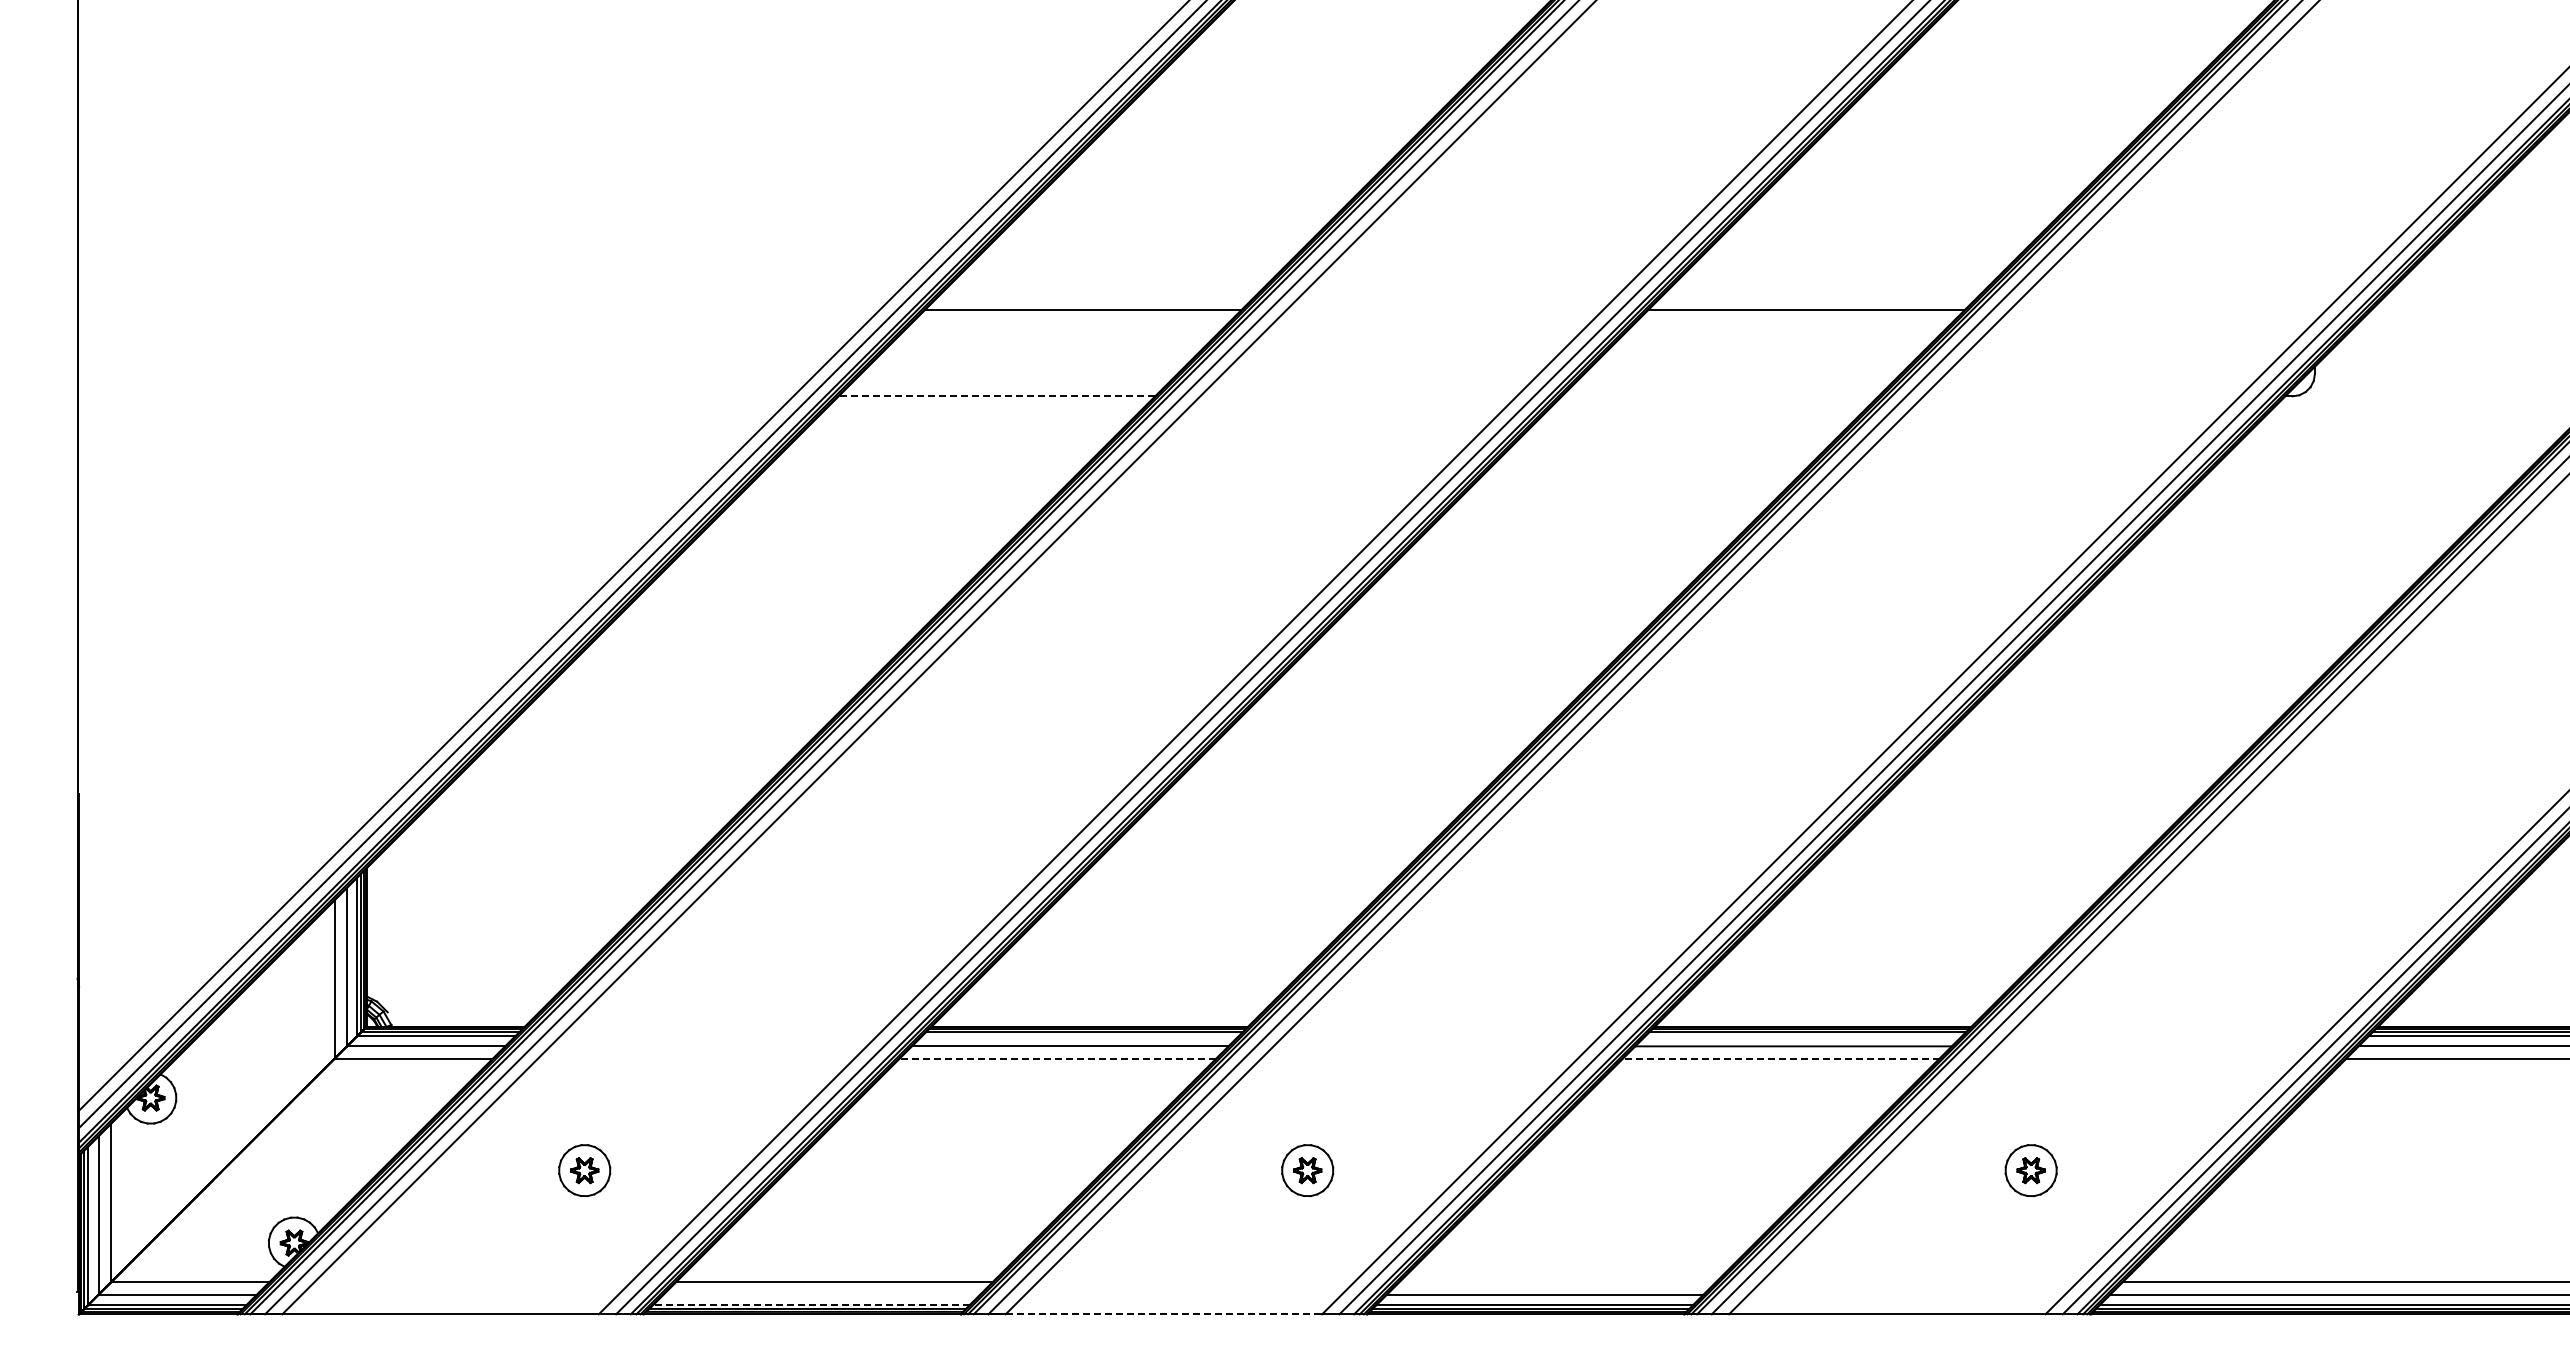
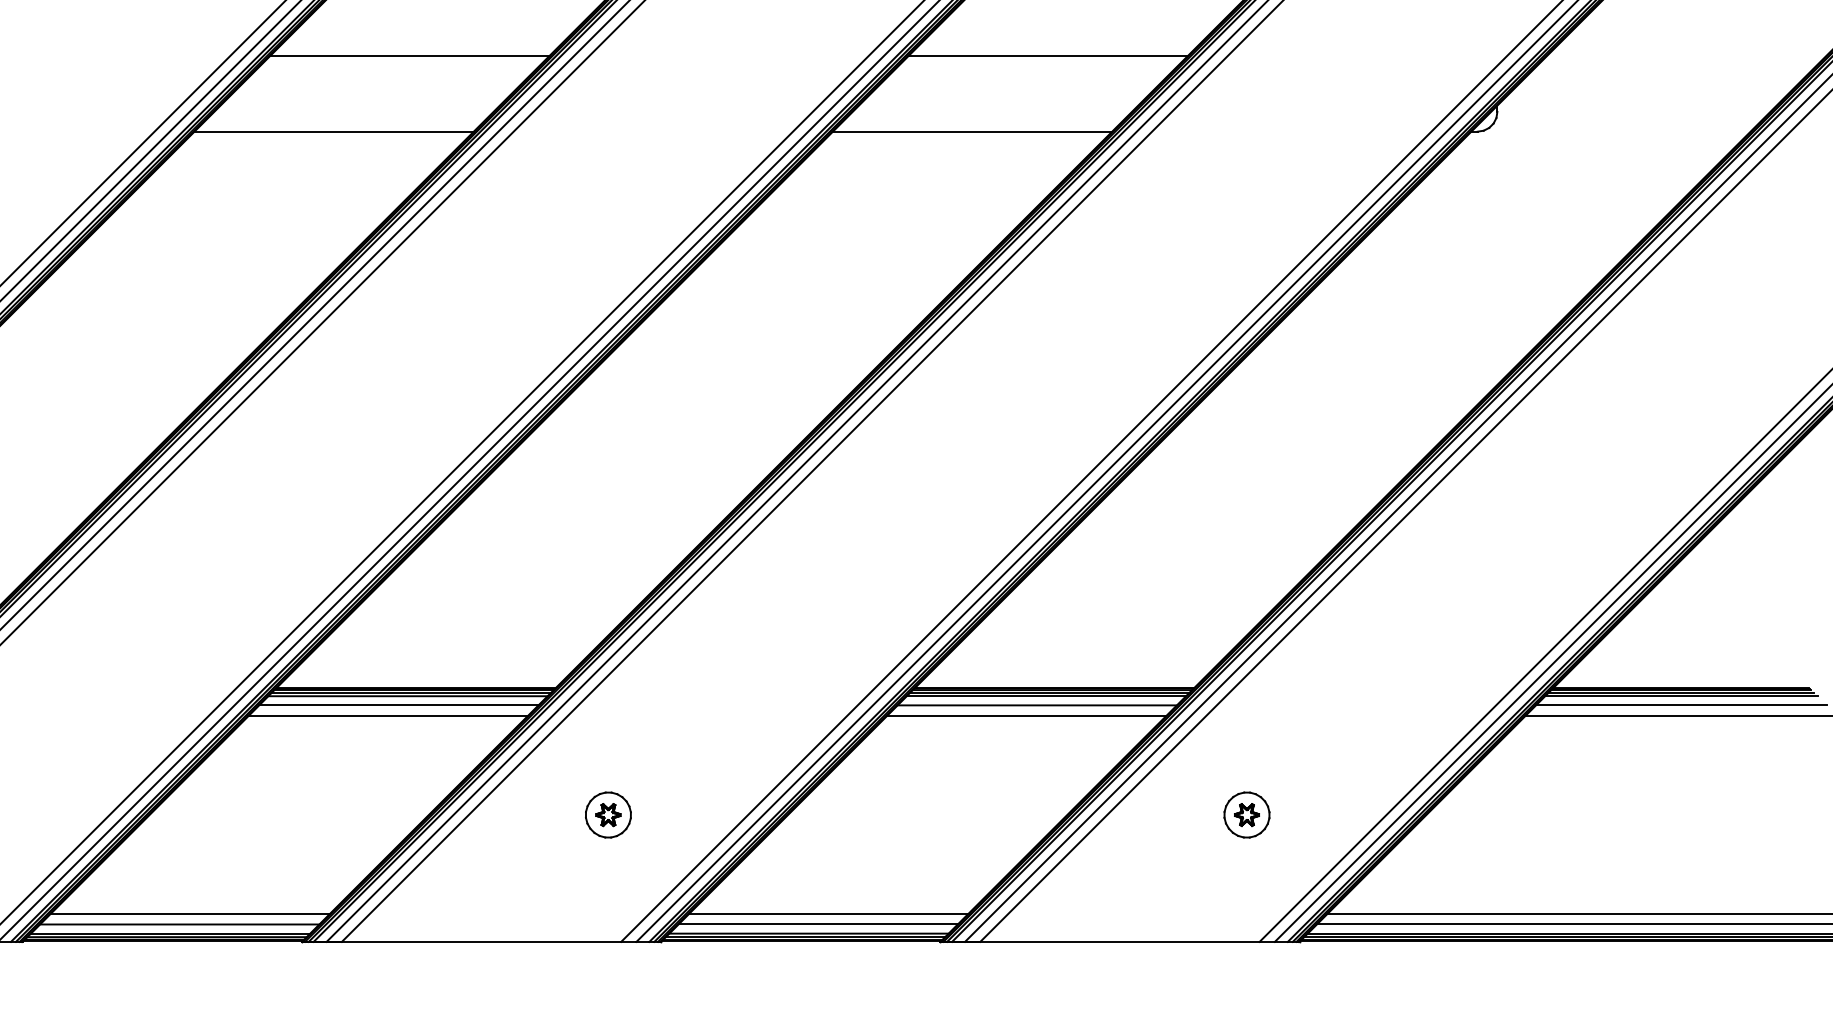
line: (996, 396) -> (333, 131), dashed -> solid
line: (1720, 396) -> (972, 131), added
line: (1080, 1035) -> (407, 695), added
line: (1803, 1035) -> (1046, 695), added
line: (1057, 1058) -> (387, 716), dashed -> solid
line: (1780, 1058) -> (1025, 716), dashed -> solid
line: (1557, 1282) -> (828, 913), added
line: (821, 1294) -> (179, 924), added
line: (811, 1304) -> (170, 933), dashed -> solid
line: (1164, 1314) -> (482, 942), dashed -> solid

